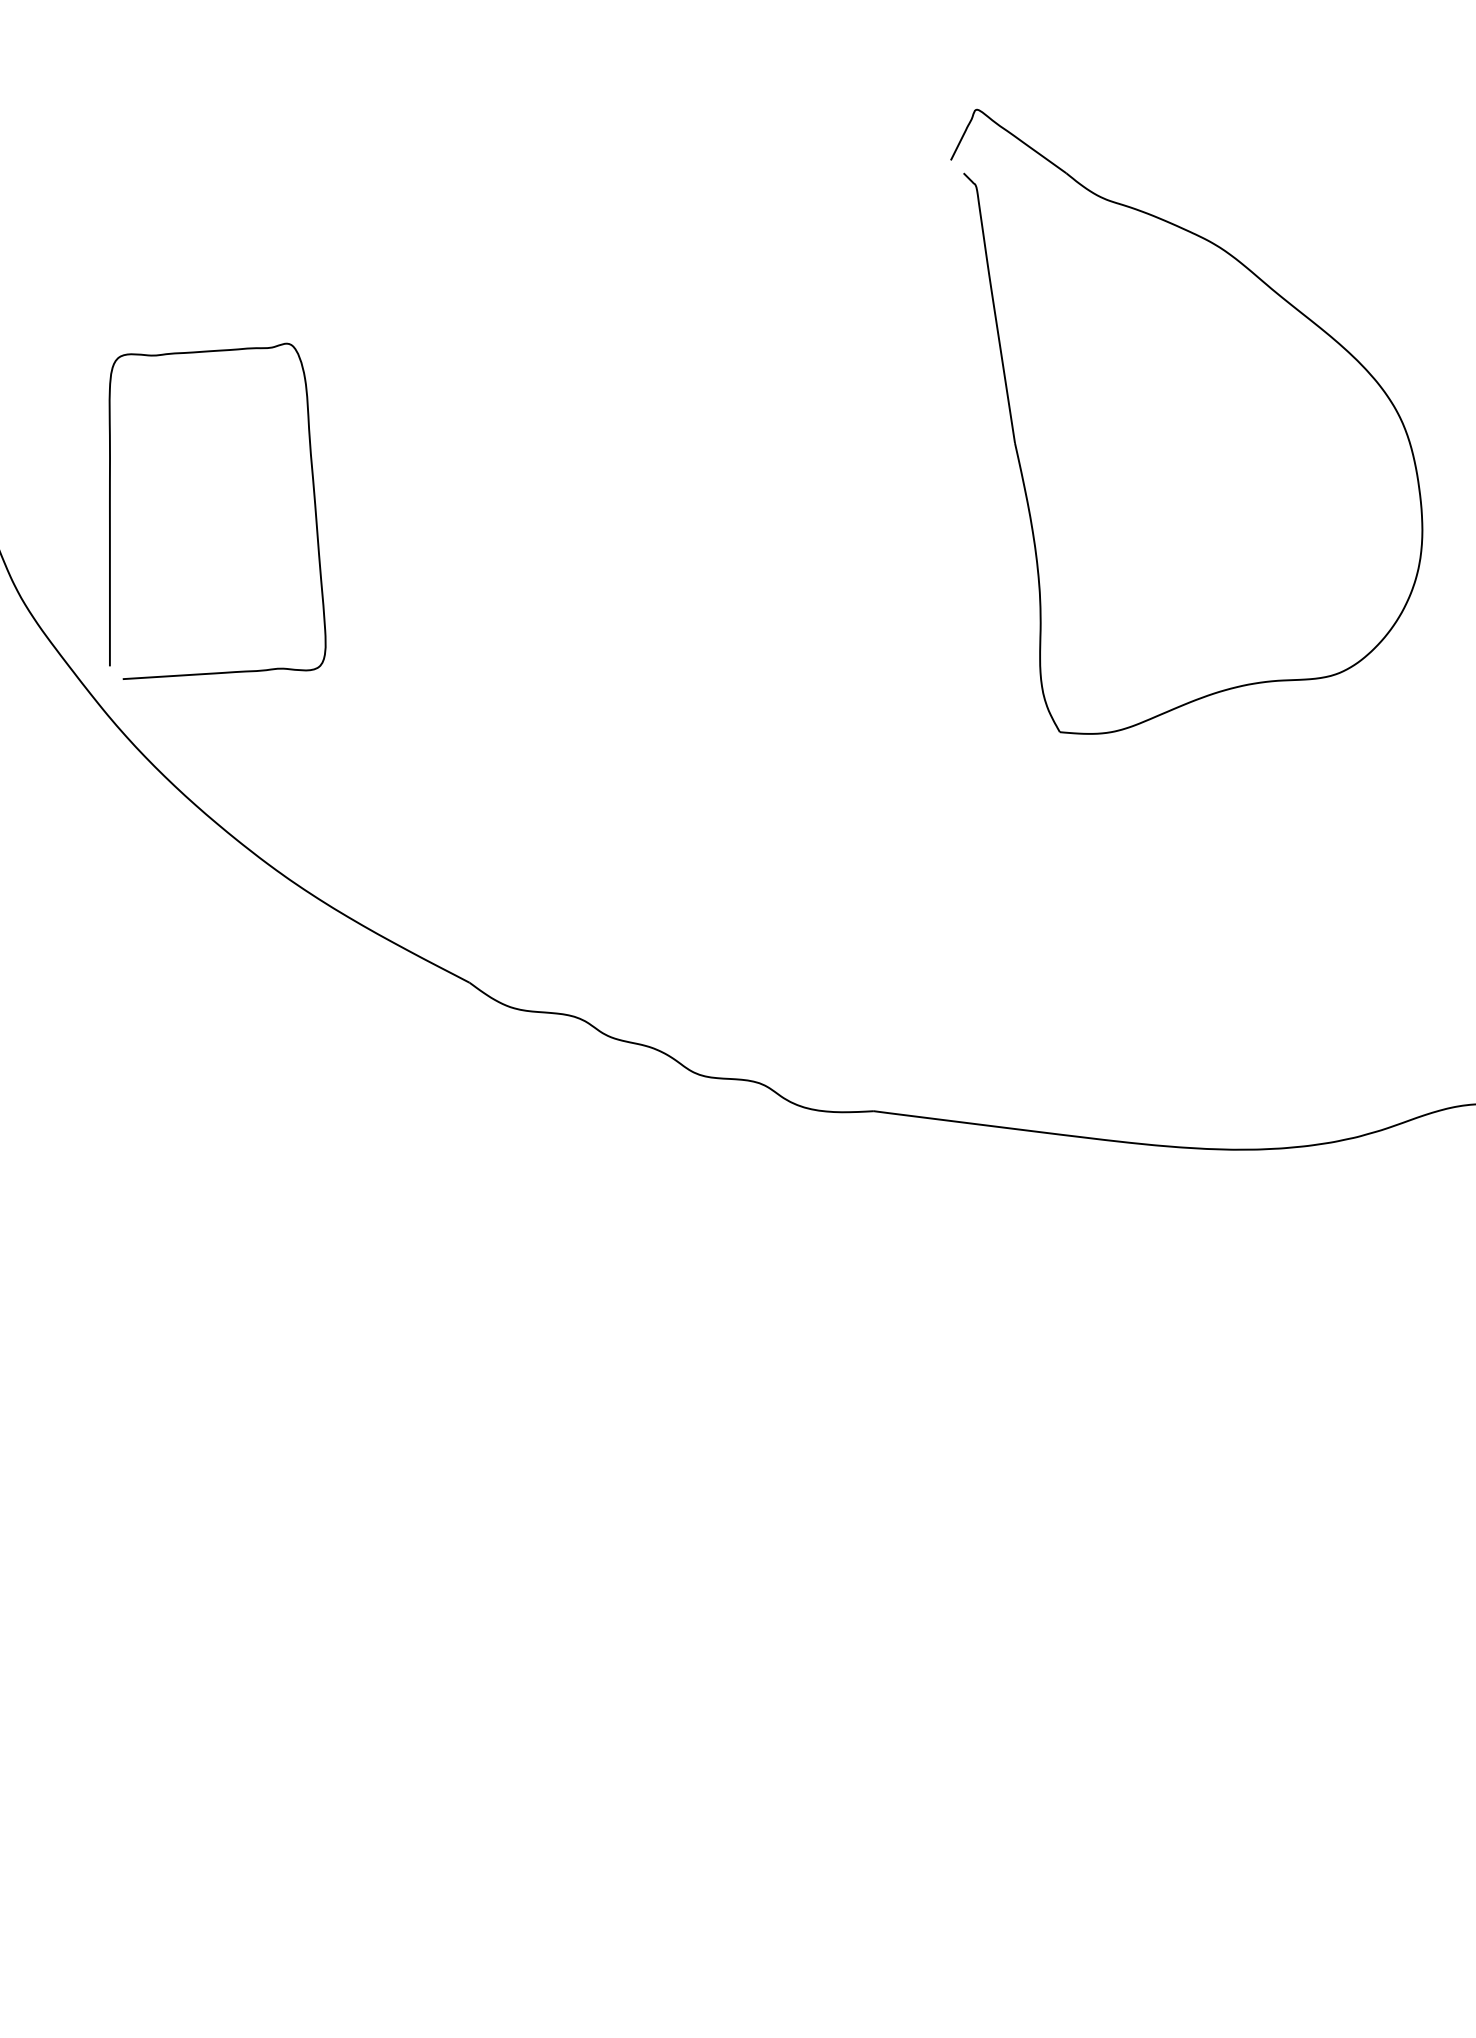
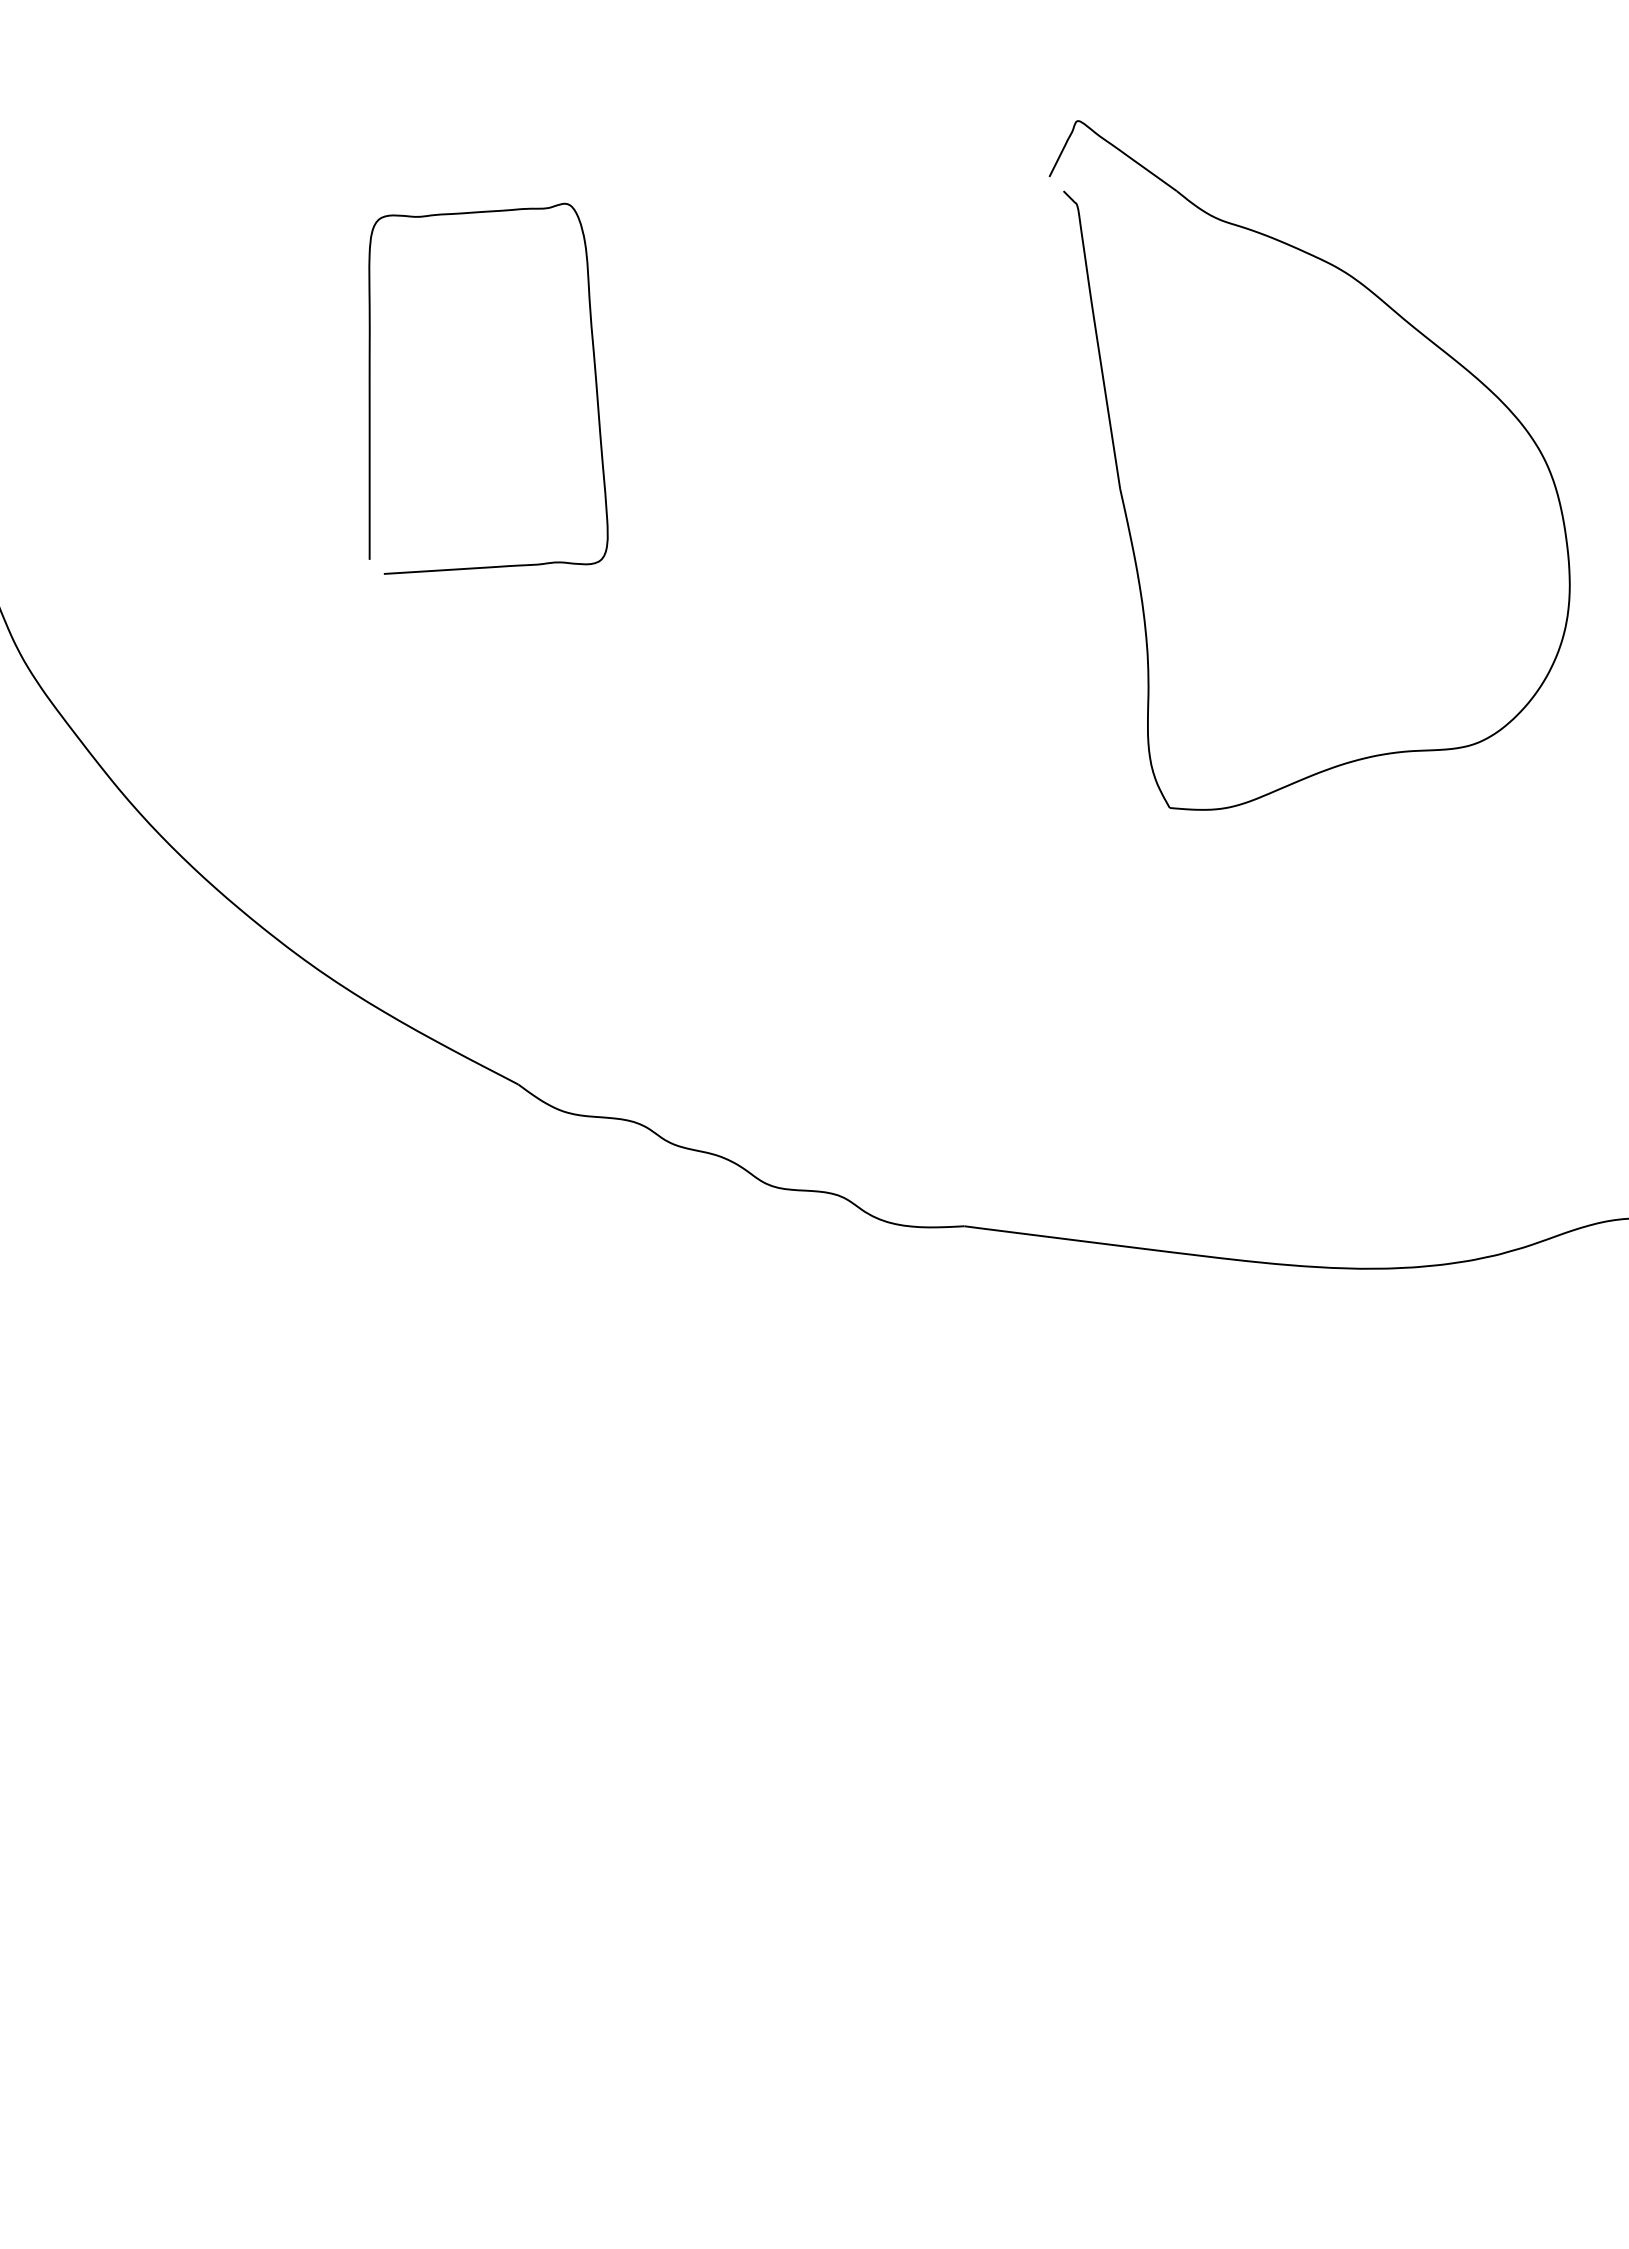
curve: (313, 499) -> (594, 375), moved

